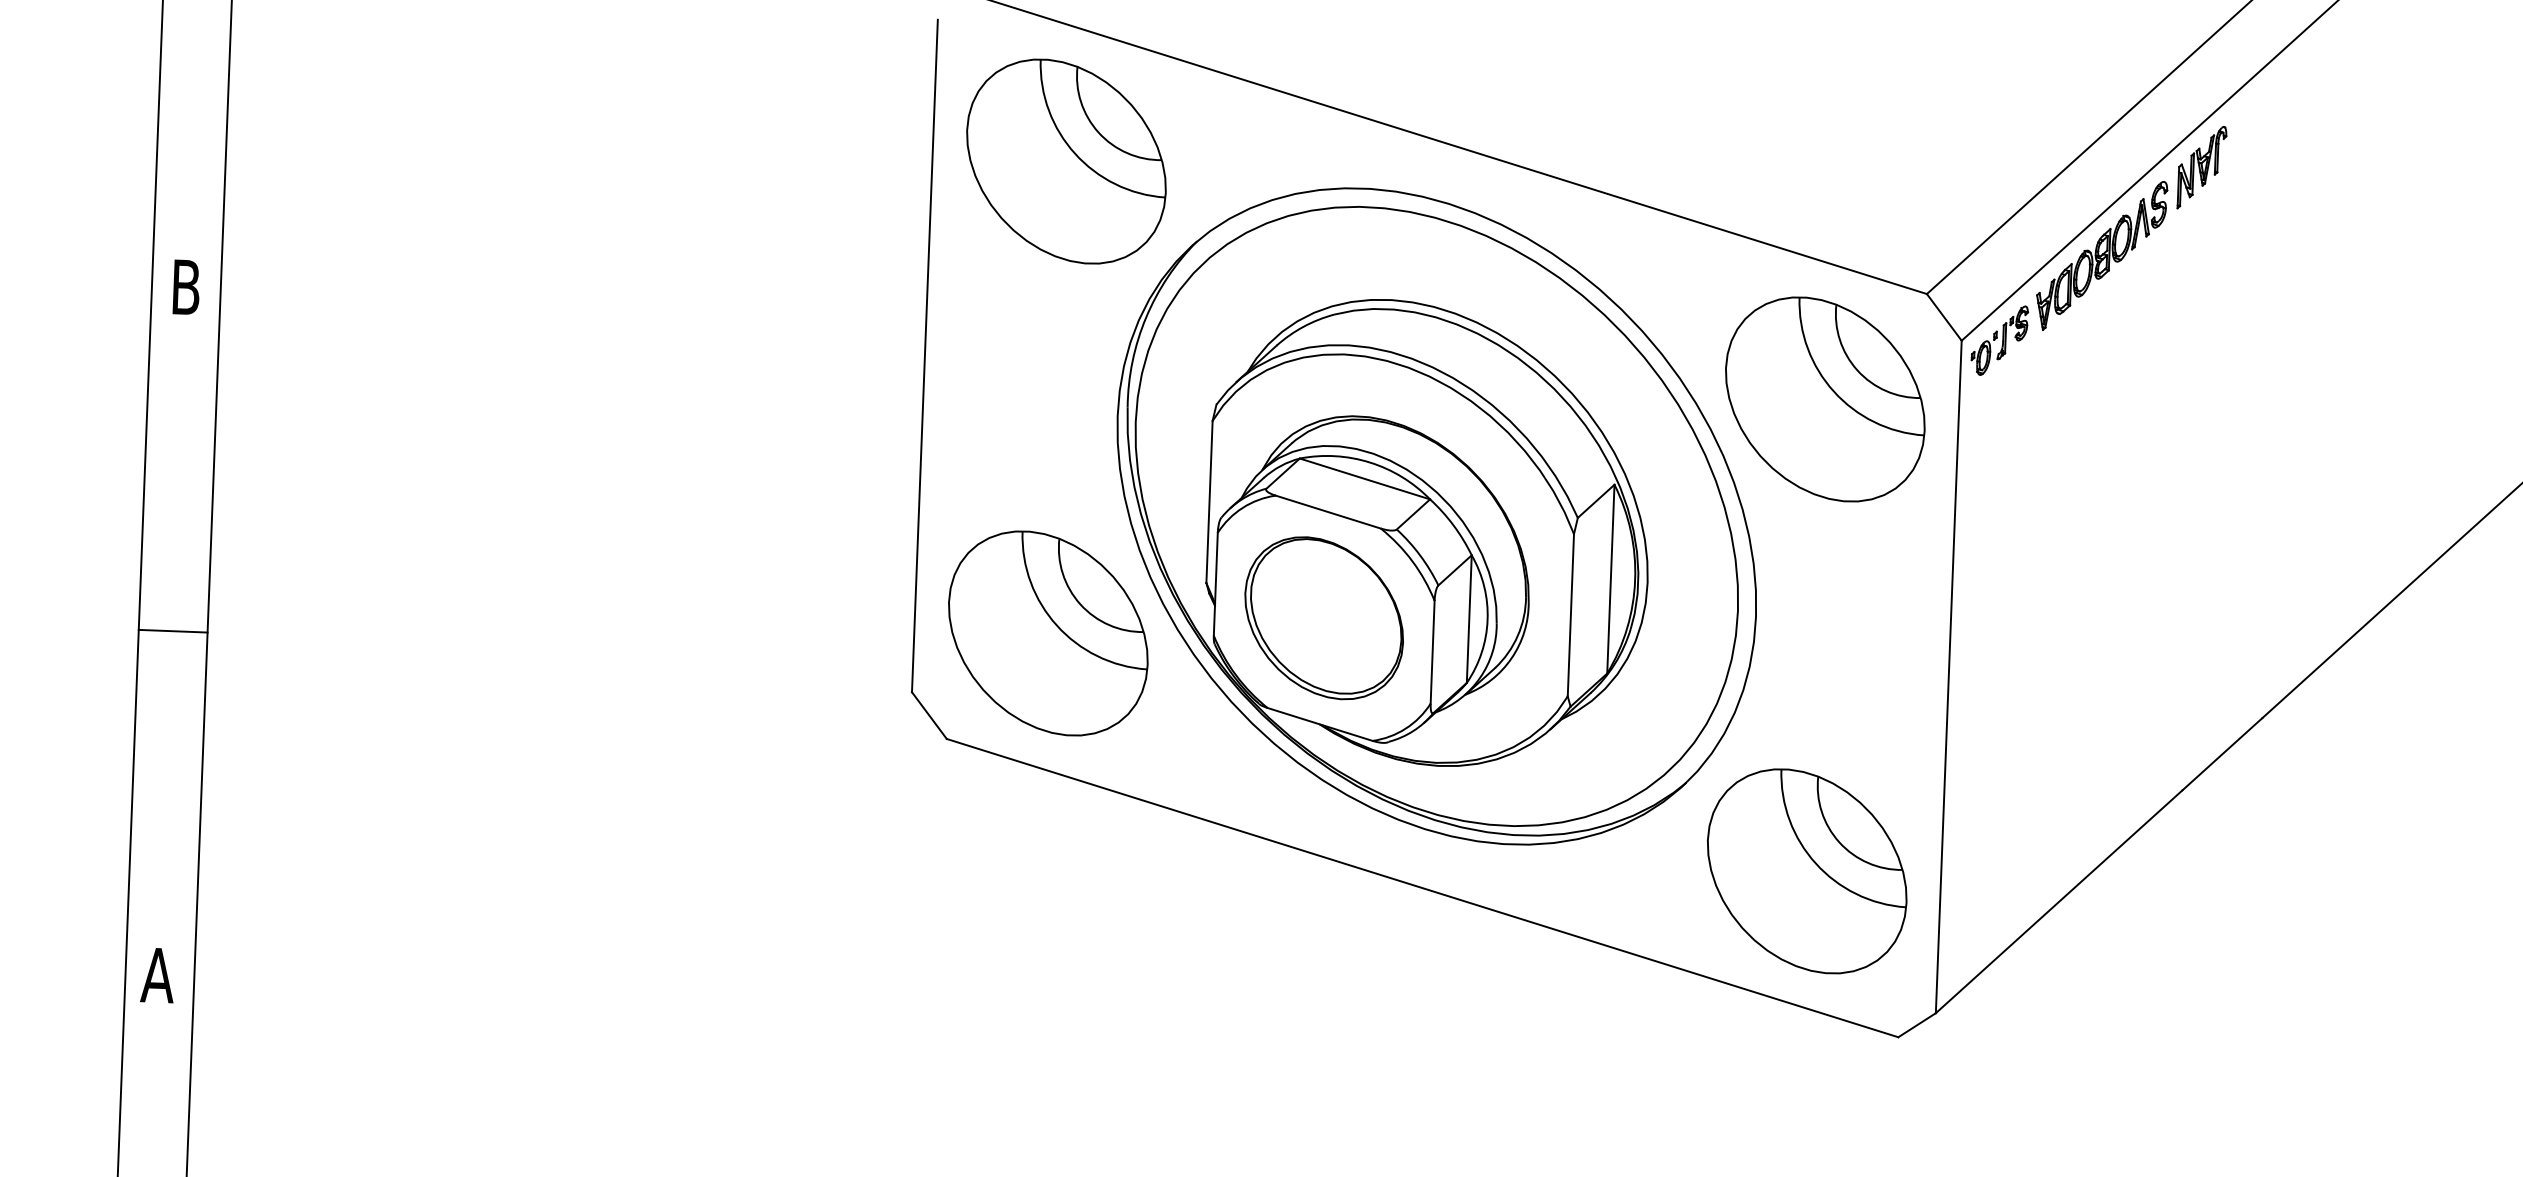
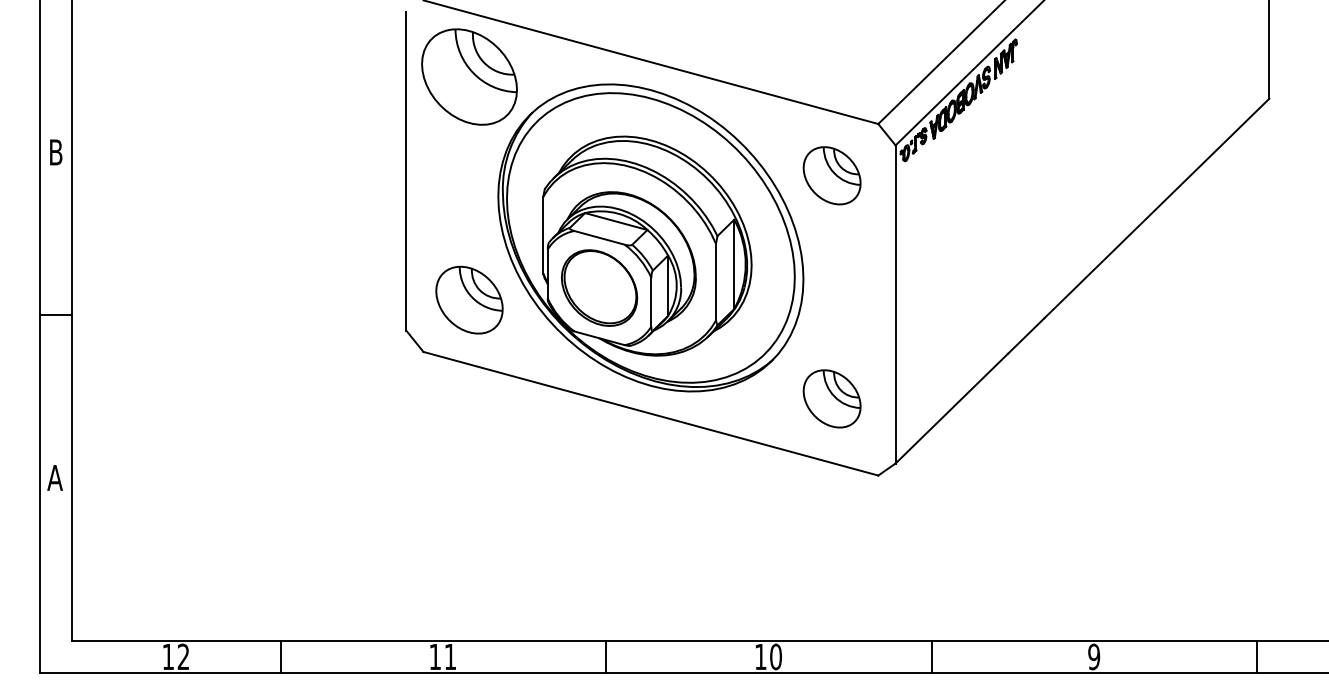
part: (1823, 399) -> (831, 175), size x0.6
part: (1048, 631) -> (469, 299), size x0.7
part: (1805, 870) -> (831, 398), size x0.6

